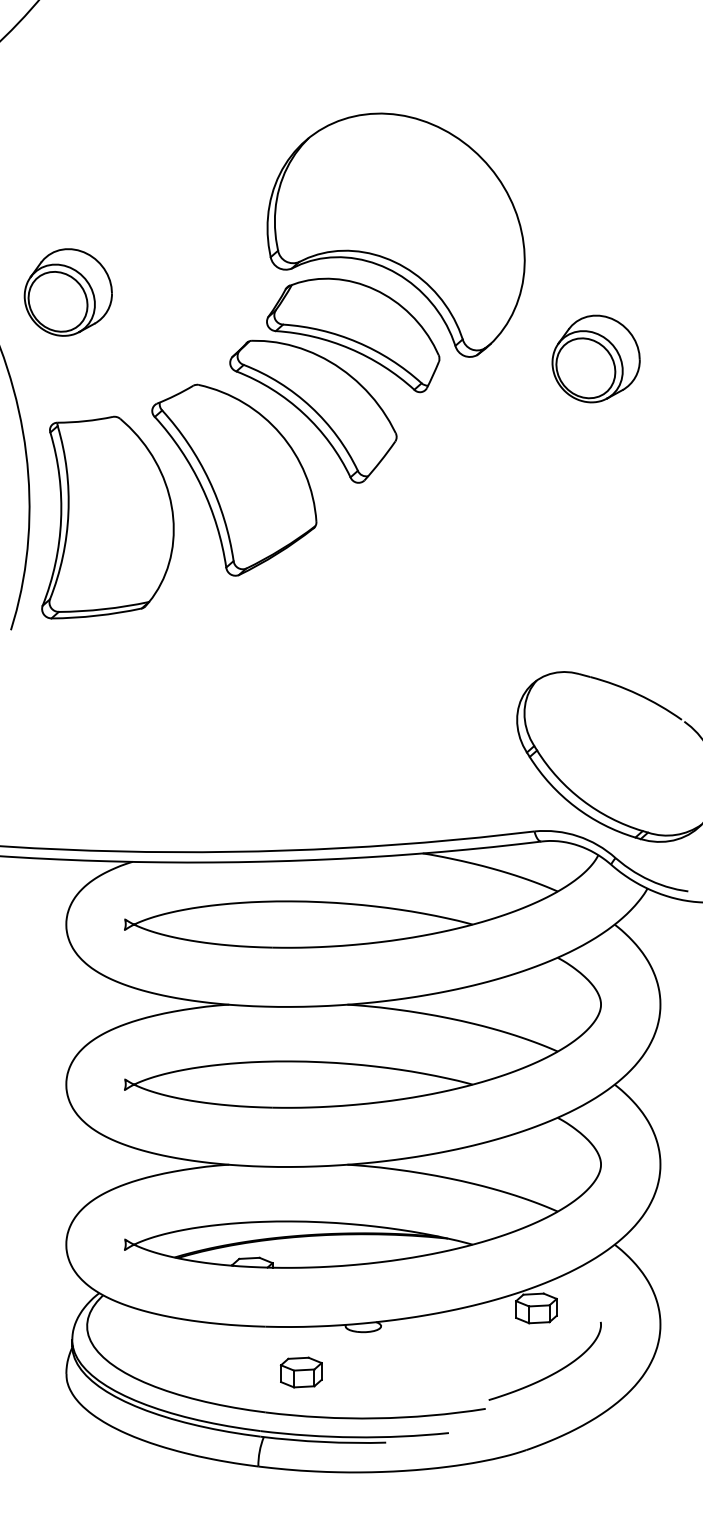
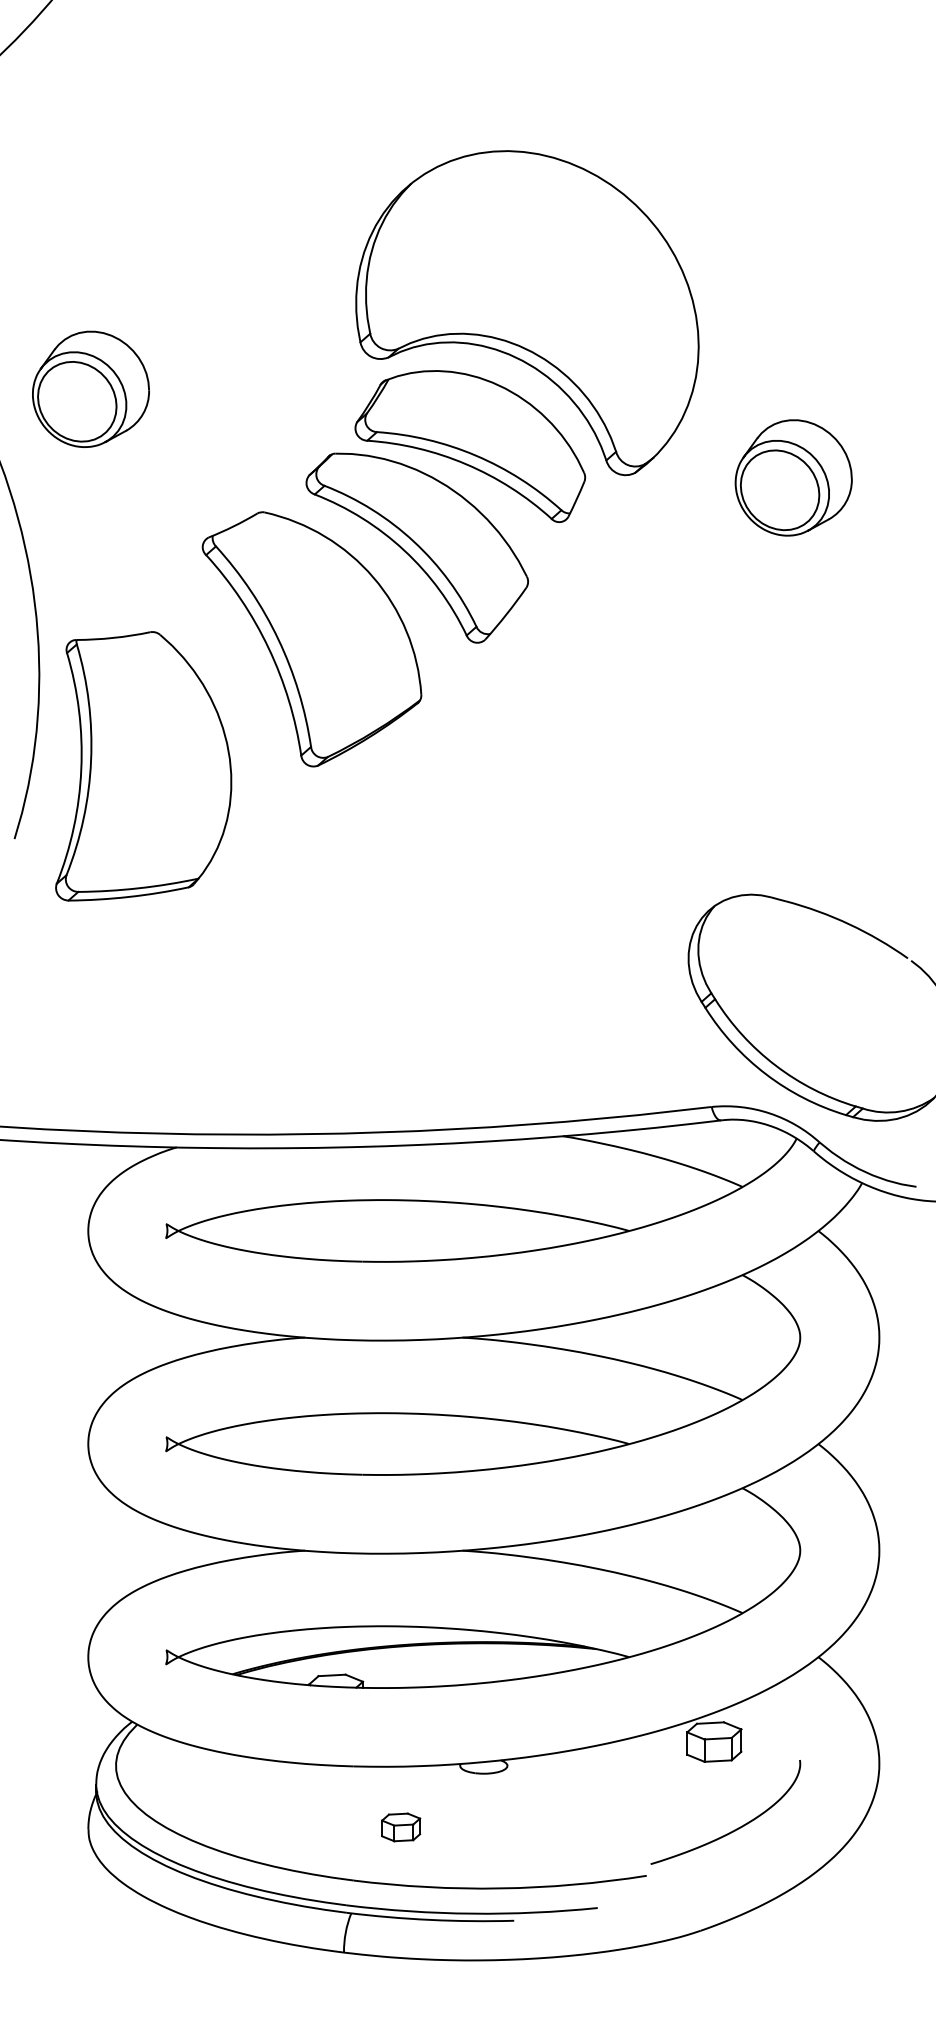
part: (107, 517) -> (143, 766), moved
part: (300, 1372) -> (400, 1827), size x0.7

